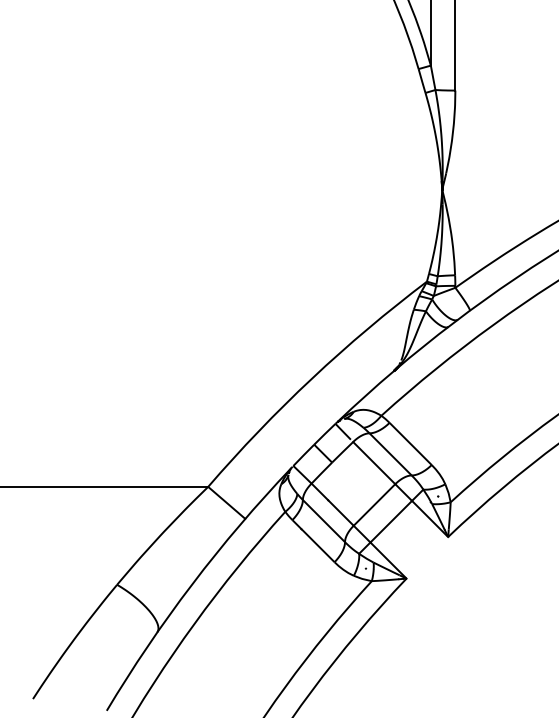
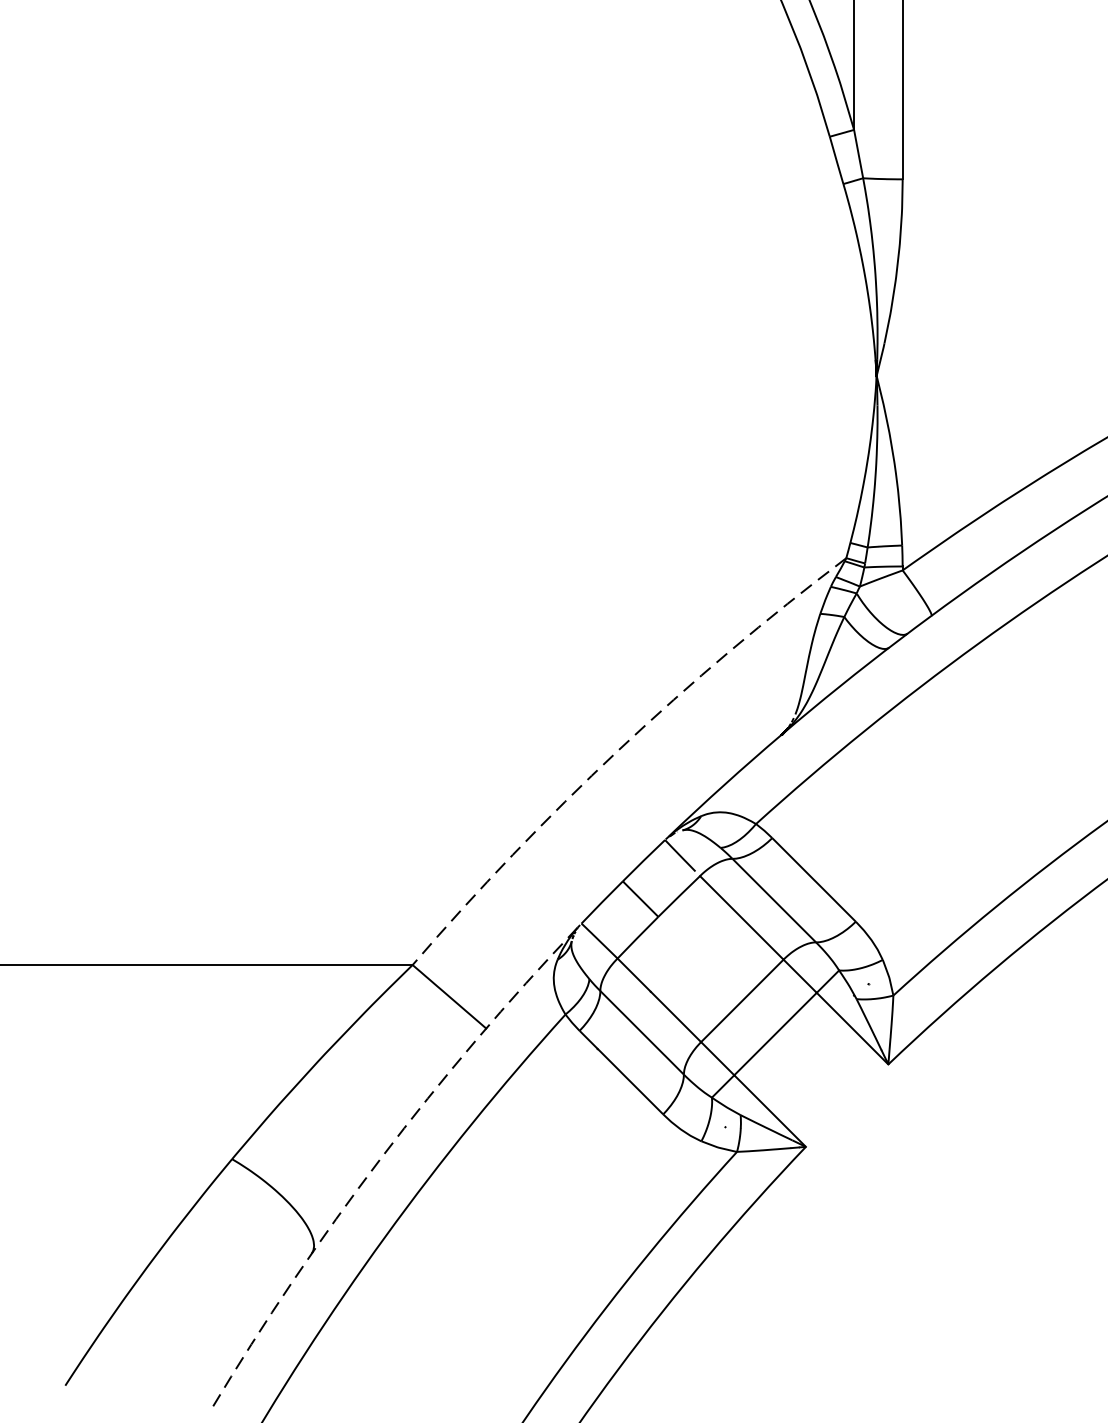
arc: (312, 378) -> (619, 750), solid -> dashed
arc: (192, 584) -> (381, 1158), solid -> dashed

